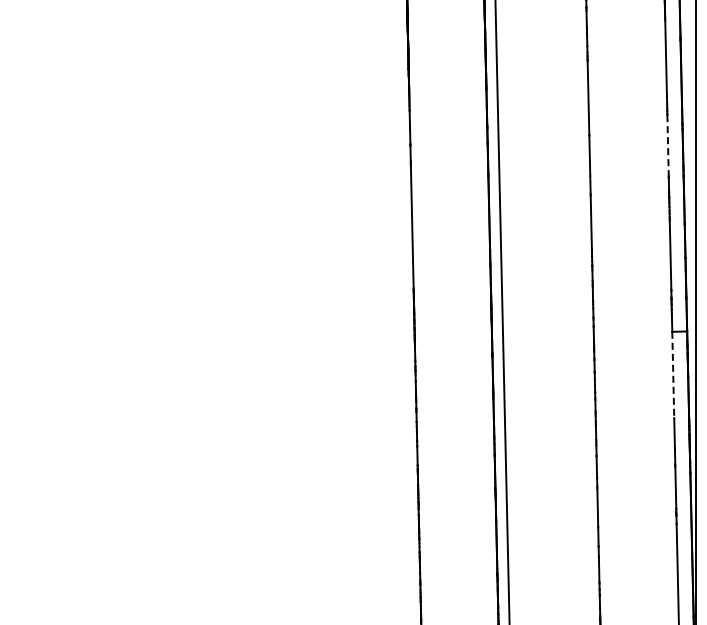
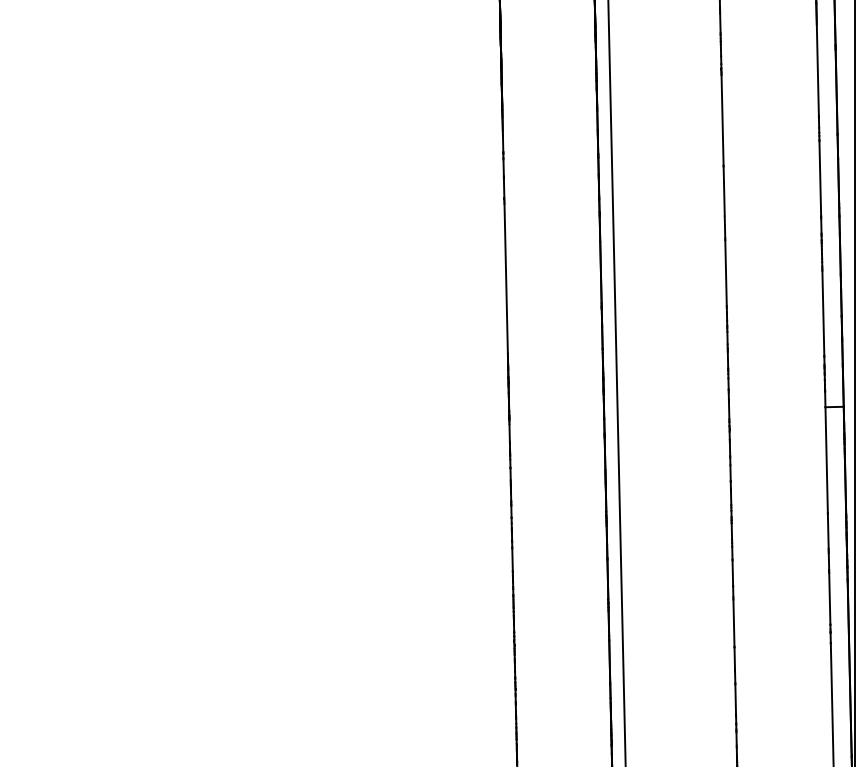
line: (668, 145) -> (820, 178), dashed -> solid
line: (673, 375) -> (826, 460), dashed -> solid

